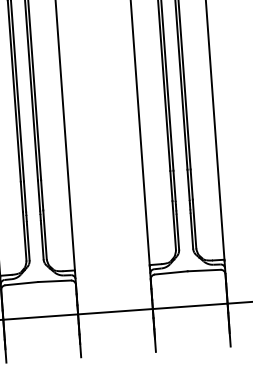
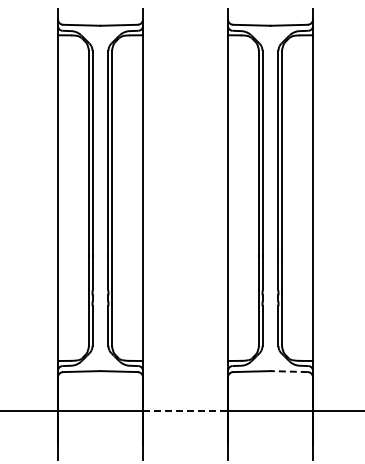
line: (204, 270) -> (289, 371), solid -> dashed
line: (115, 311) -> (185, 410), solid -> dashed

